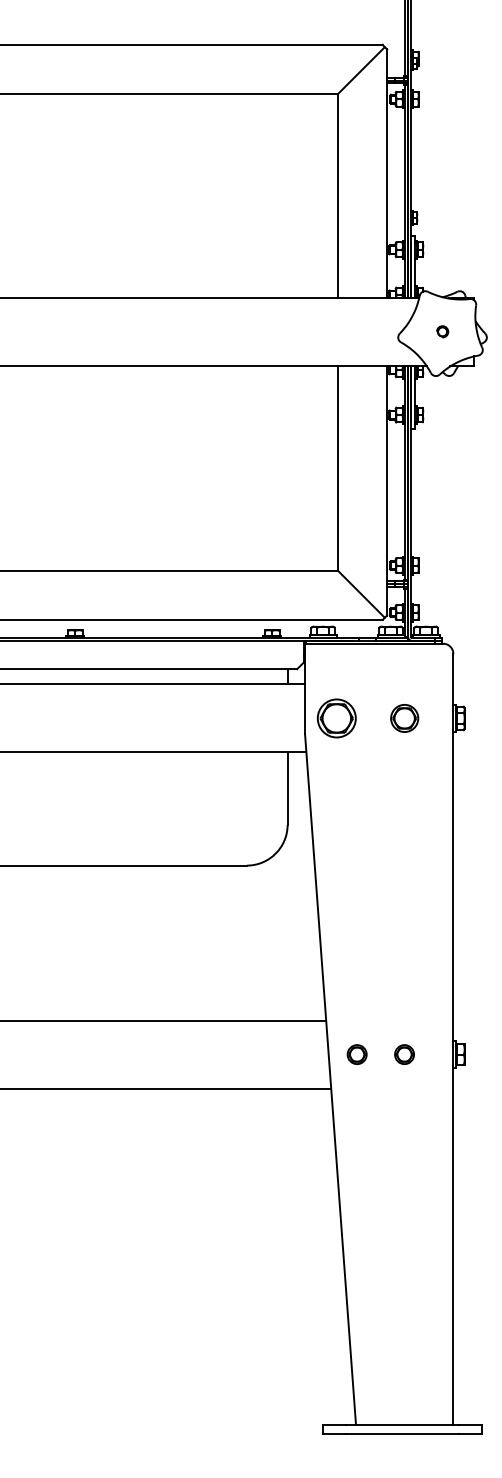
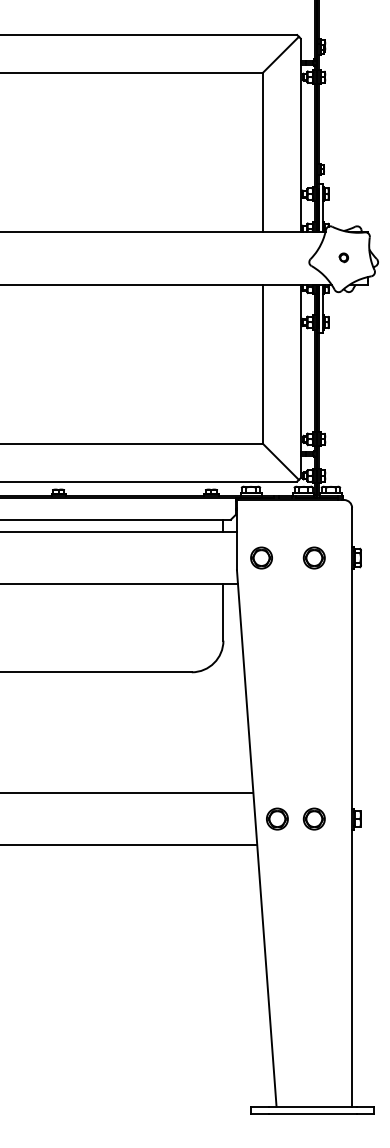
part: (336, 717) -> (261, 557), size x0.71
part: (357, 1053) -> (277, 818), size x1.43
part: (403, 1053) -> (313, 818), size x1.43

